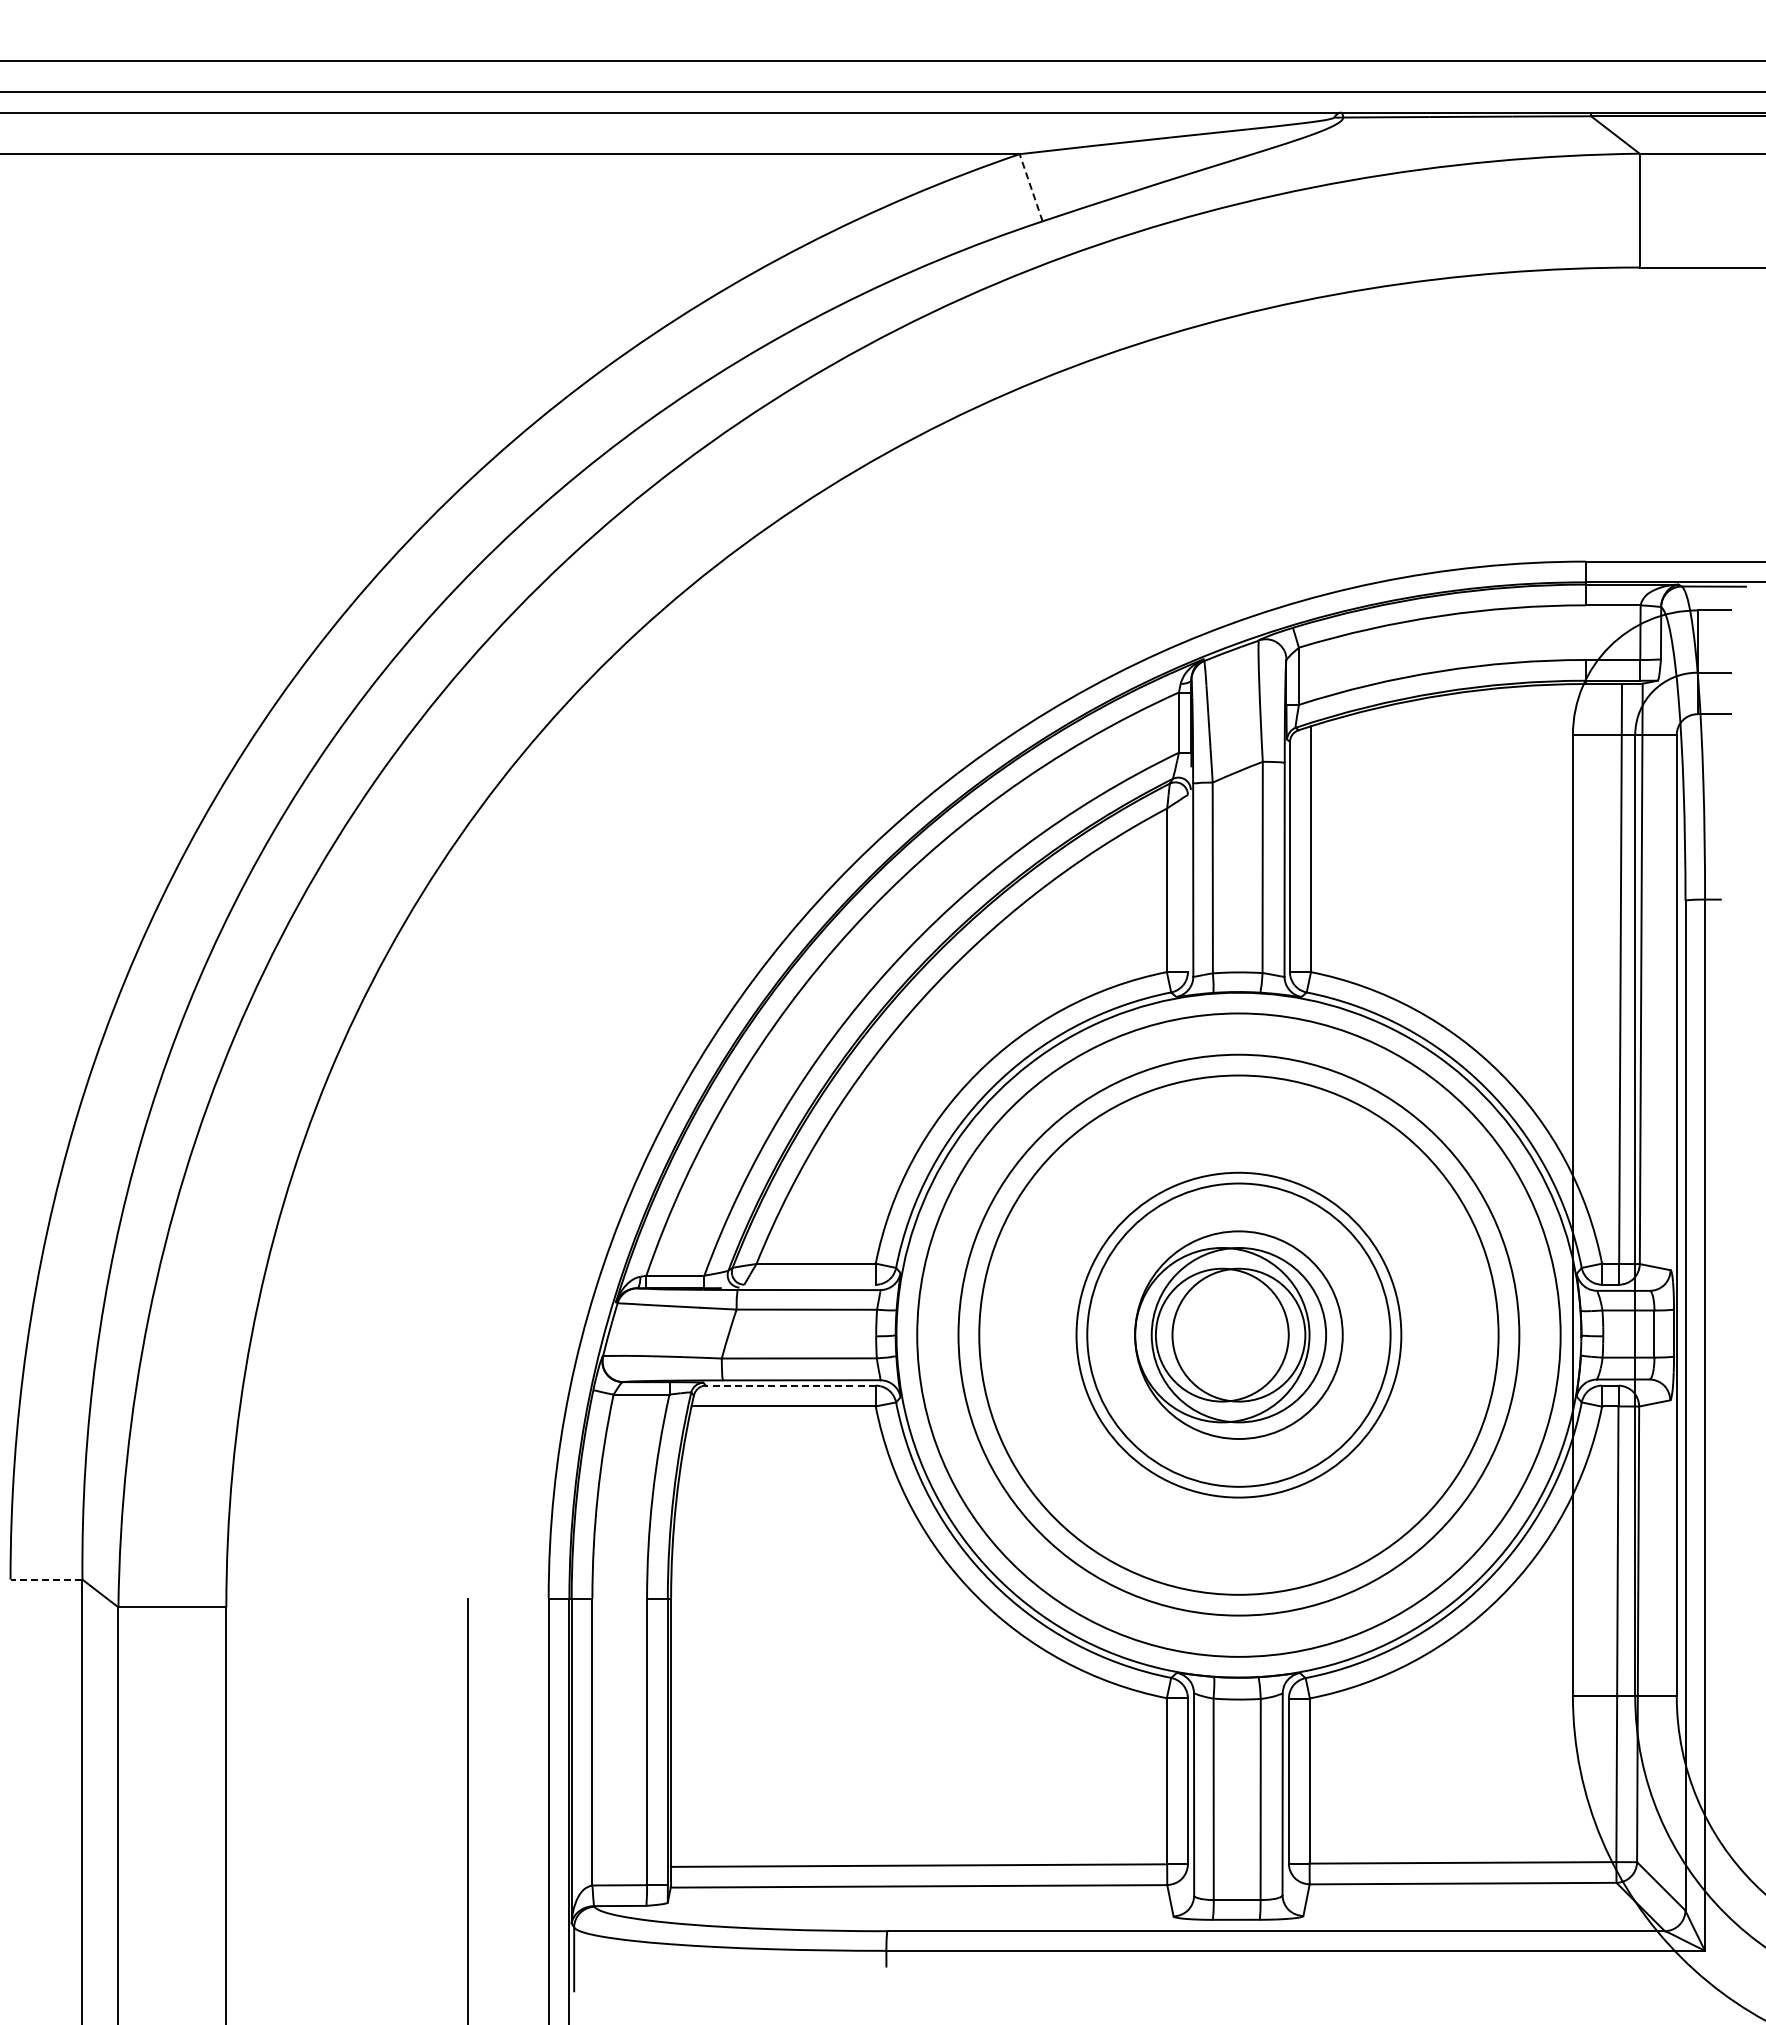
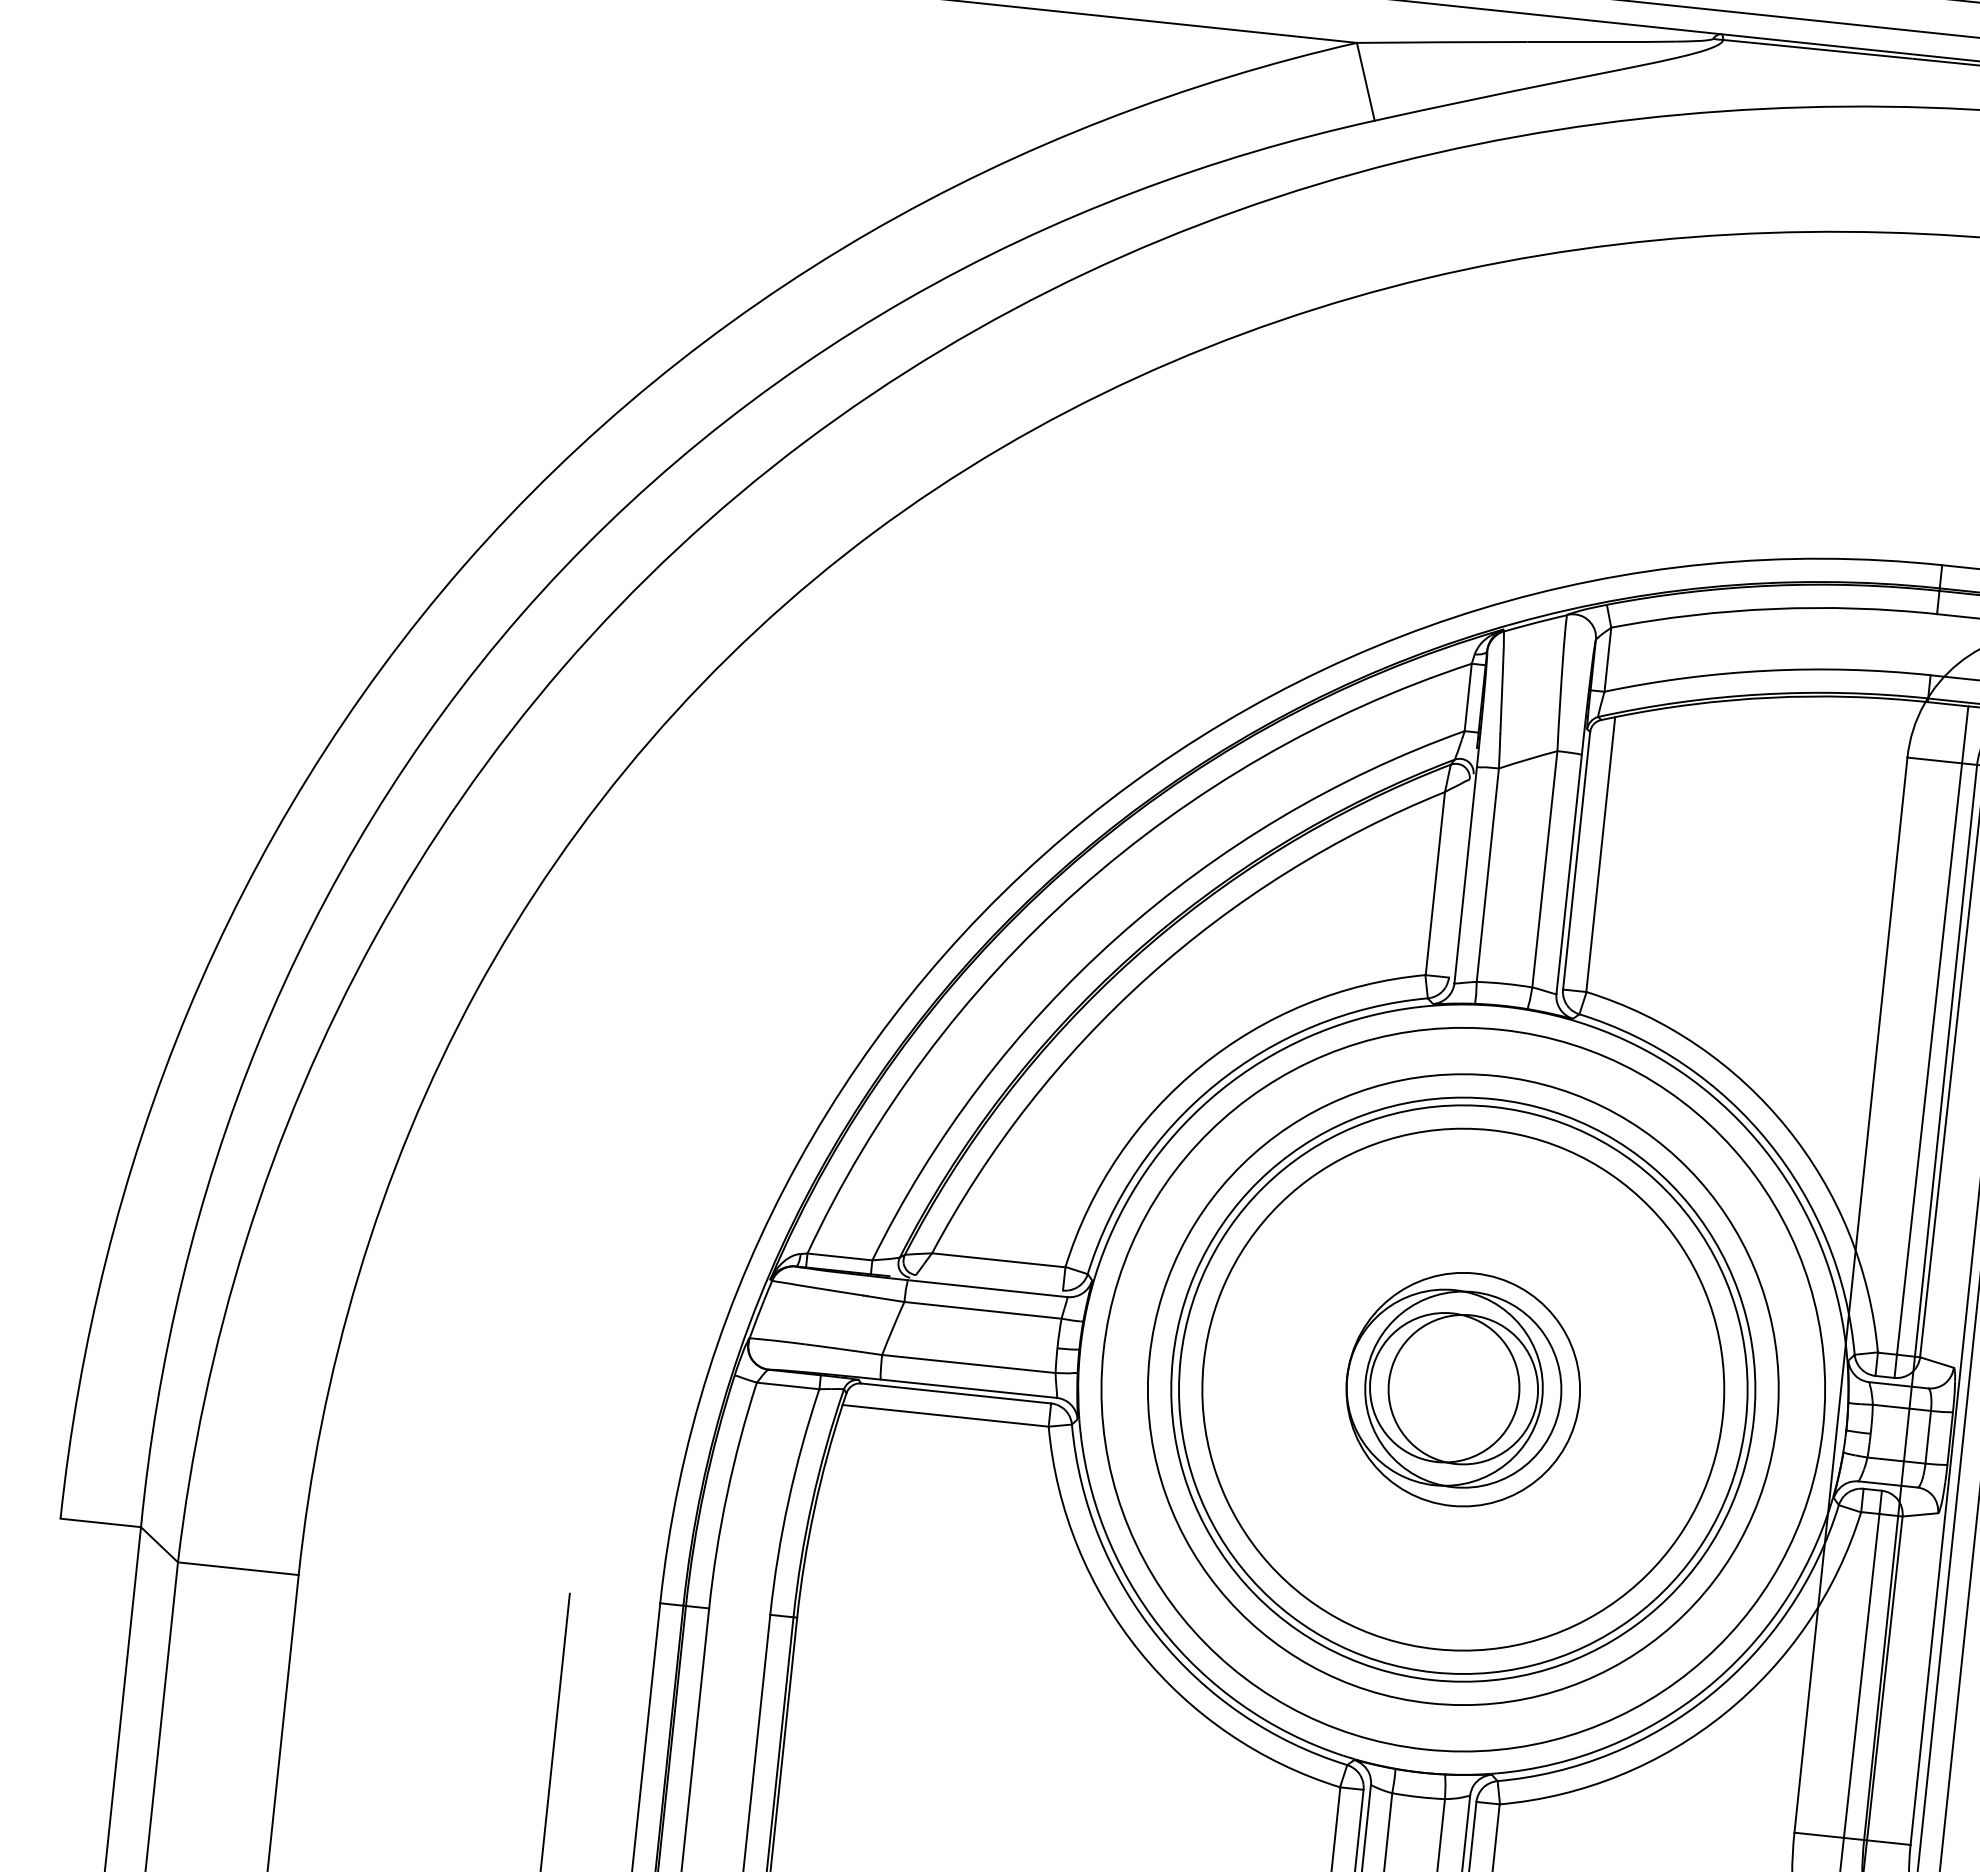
line: (1031, 187) -> (1366, 81), dashed -> solid
circle: (1238, 1334) -> (1462, 1388), size x1.67
circle: (1238, 1335) -> (1462, 1389), size x1.43
line: (790, 1385) -> (955, 1393), dashed -> solid
line: (46, 1579) -> (100, 1522), dashed -> solid

